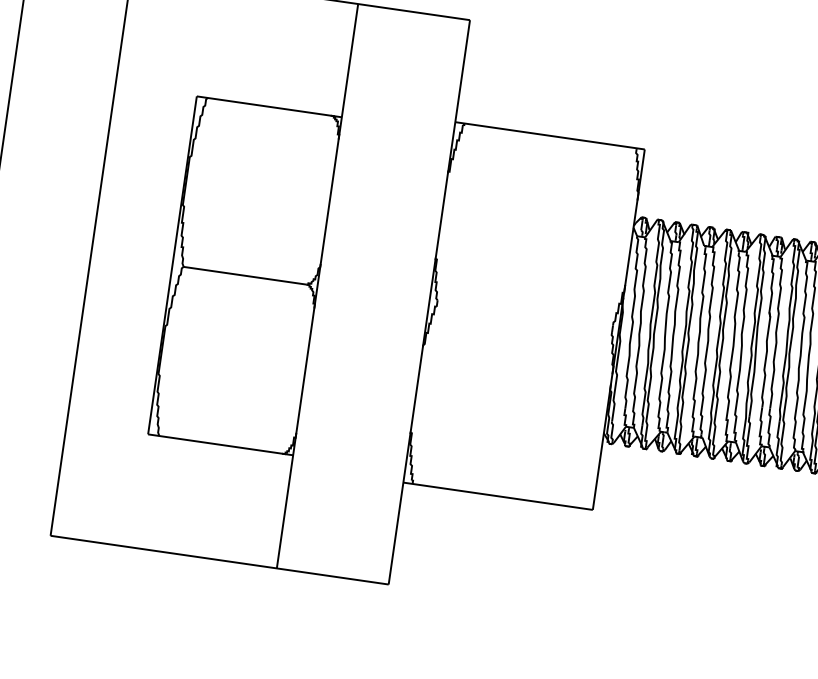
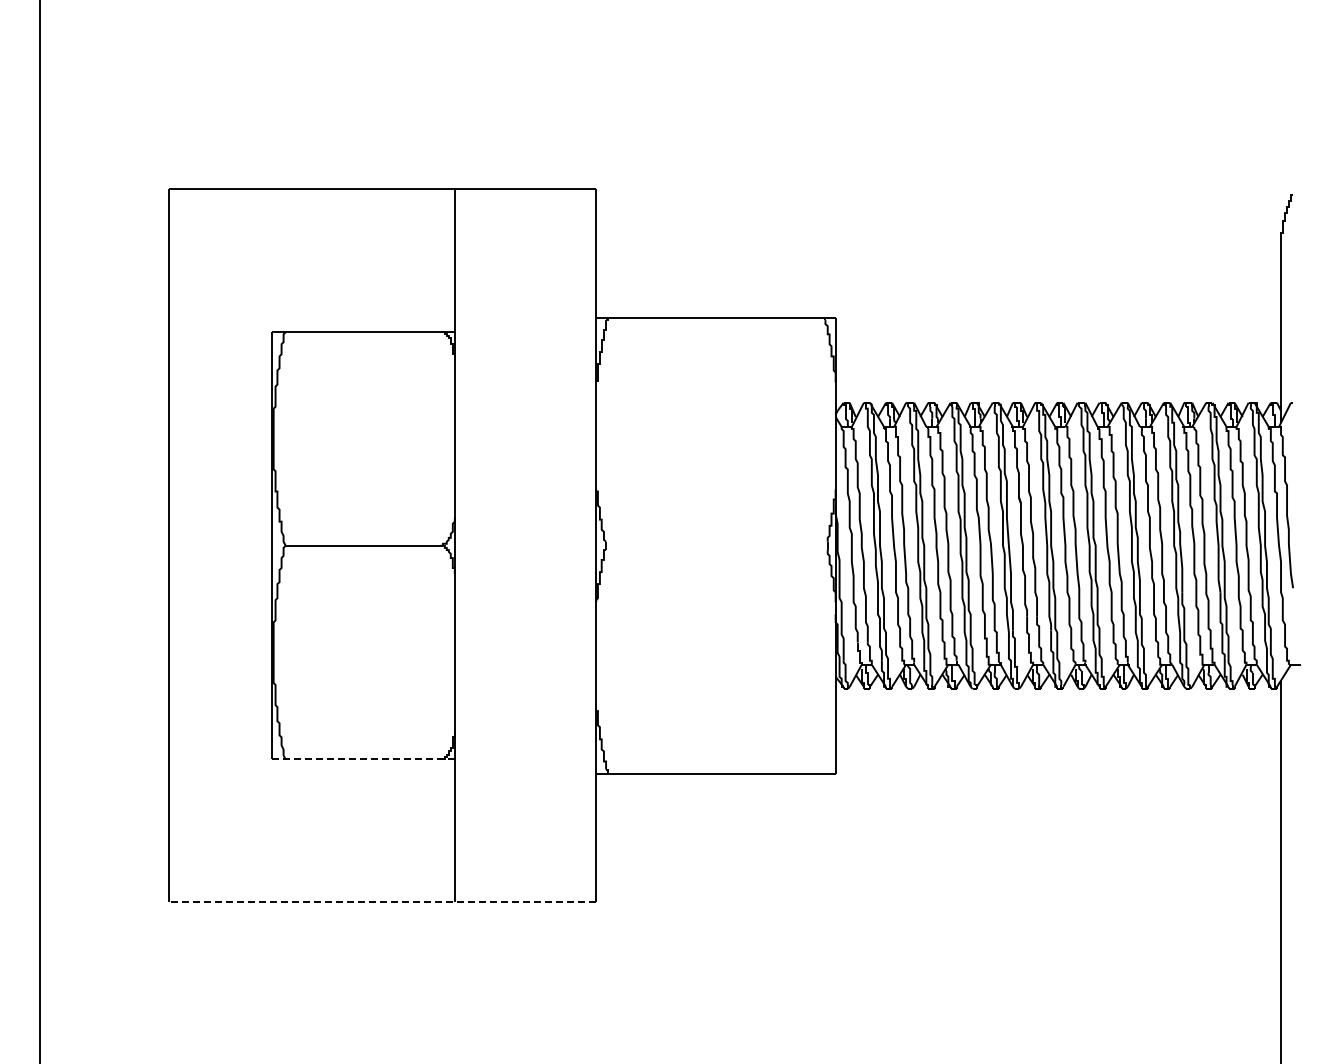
line: (220, 444) -> (363, 759), solid -> dashed
line: (219, 560) -> (382, 902), solid -> dashed

